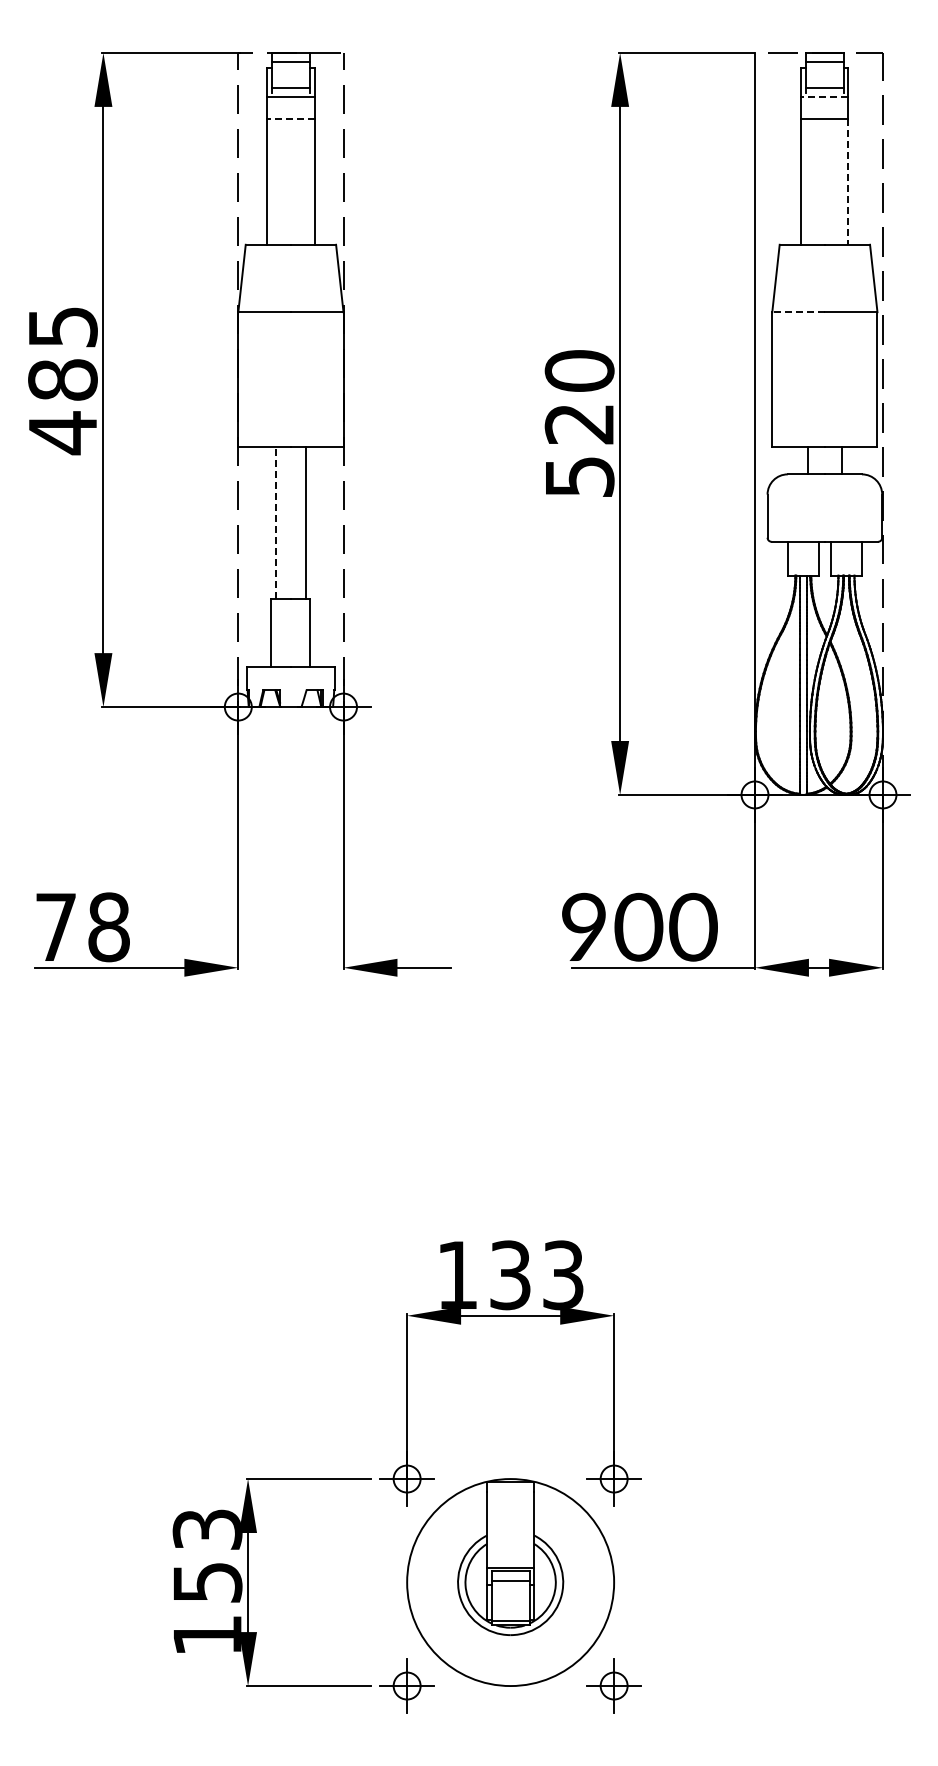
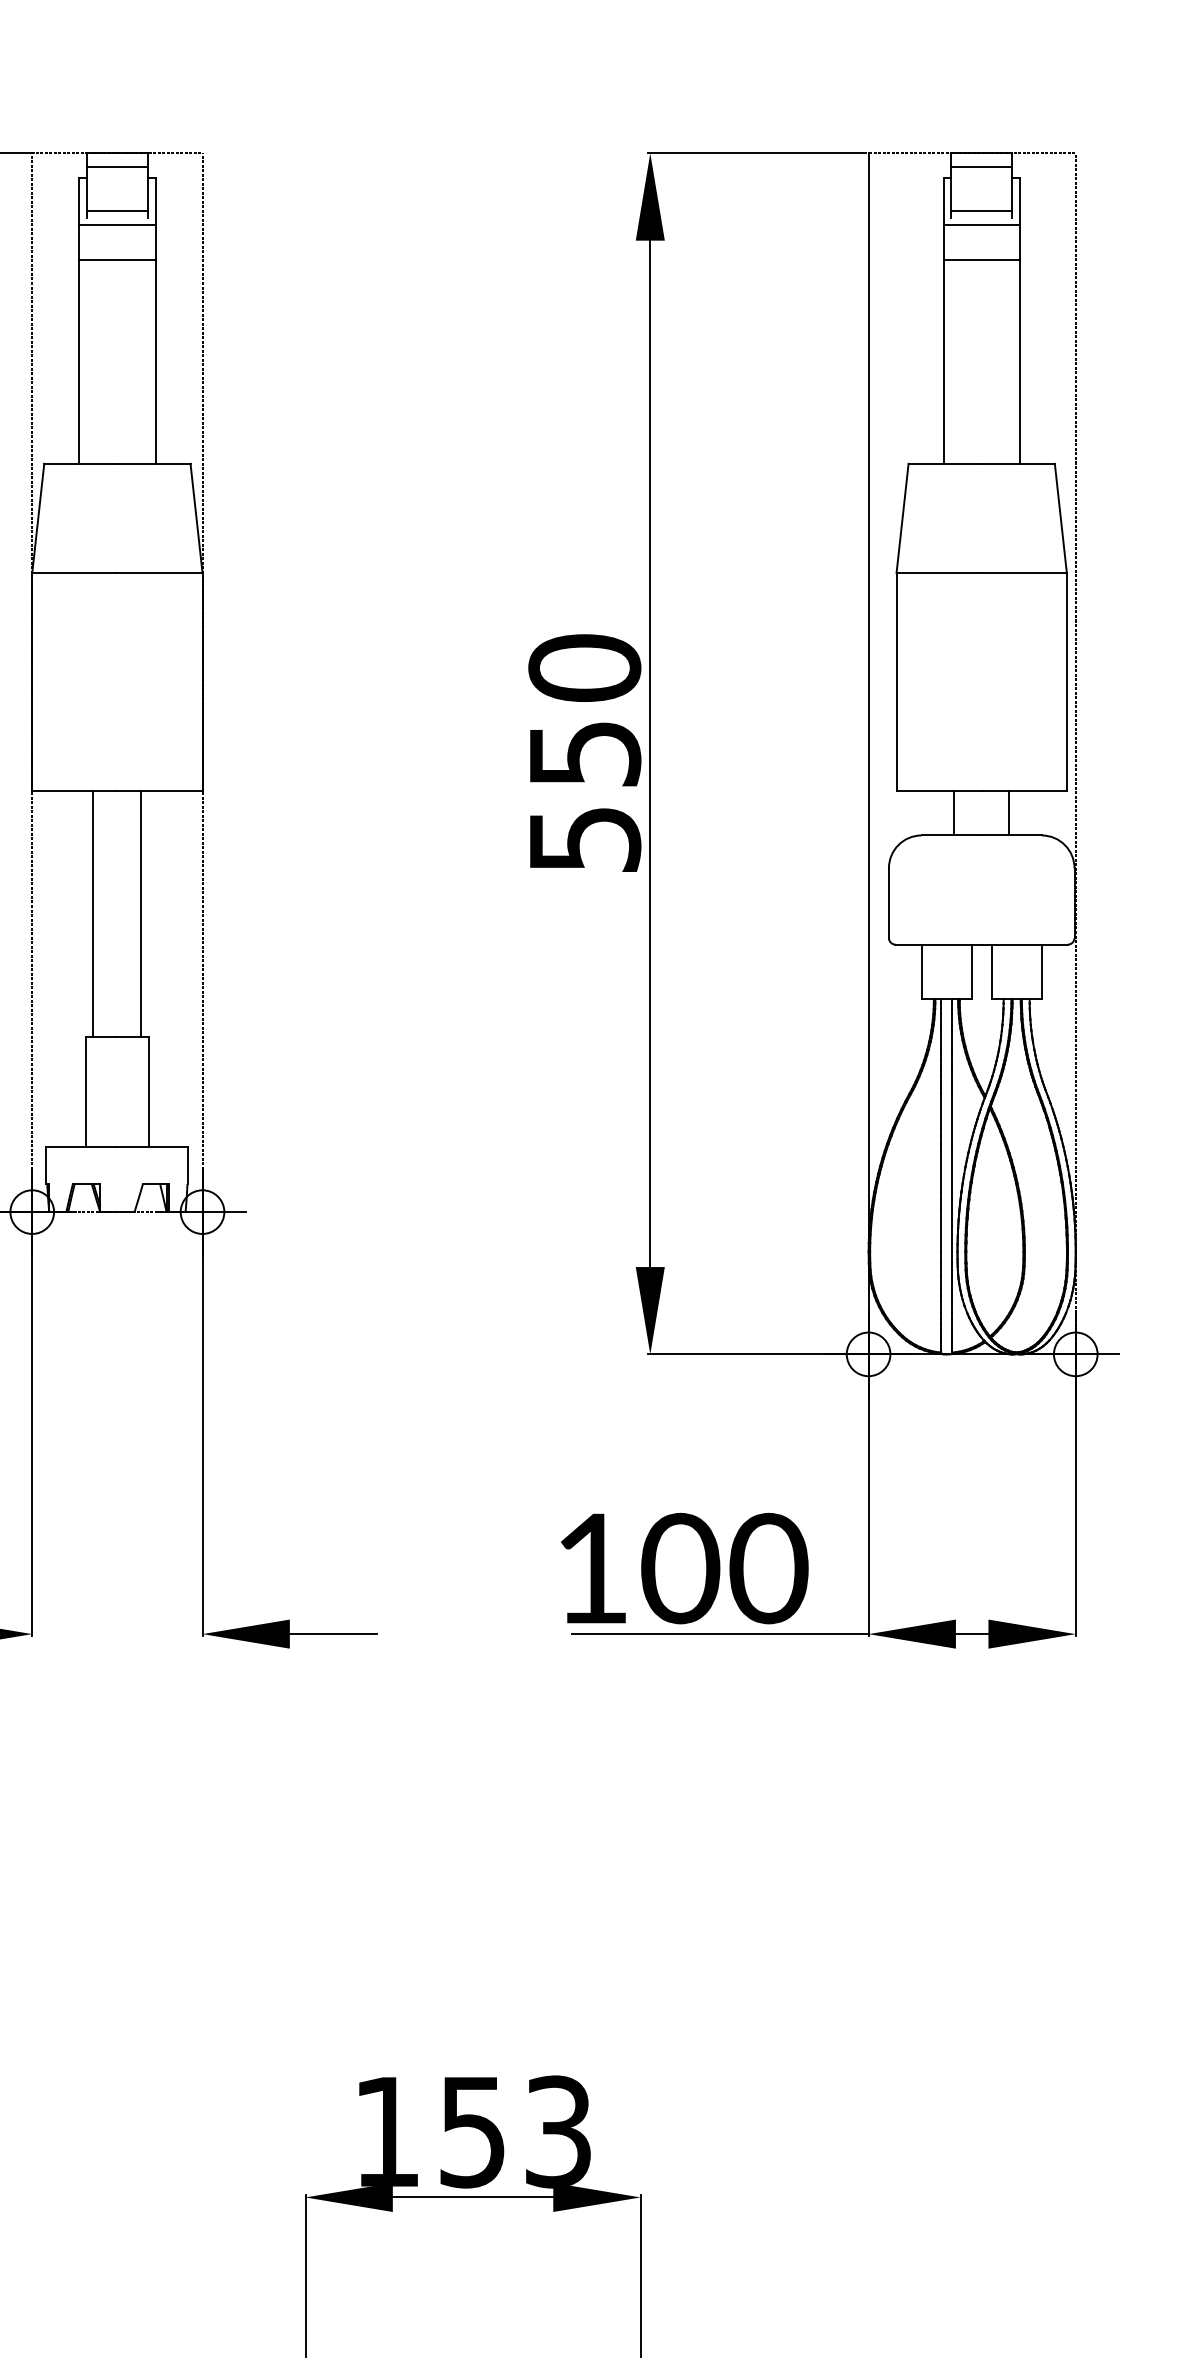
line: (824, 97) -> (981, 225), dashed -> solid
line: (290, 118) -> (116, 259), dashed -> solid
line: (848, 181) -> (1019, 361), dashed -> solid
line: (798, 312) -> (939, 573), dashed -> solid
text: (579, 424) -> (584, 754), 520 -> 550
line: (276, 522) -> (94, 913), dashed -> solid
text: (583, 926) -> (590, 1567), 900 -> 100
text: (510, 1274) -> (472, 2130), 133 -> 153

